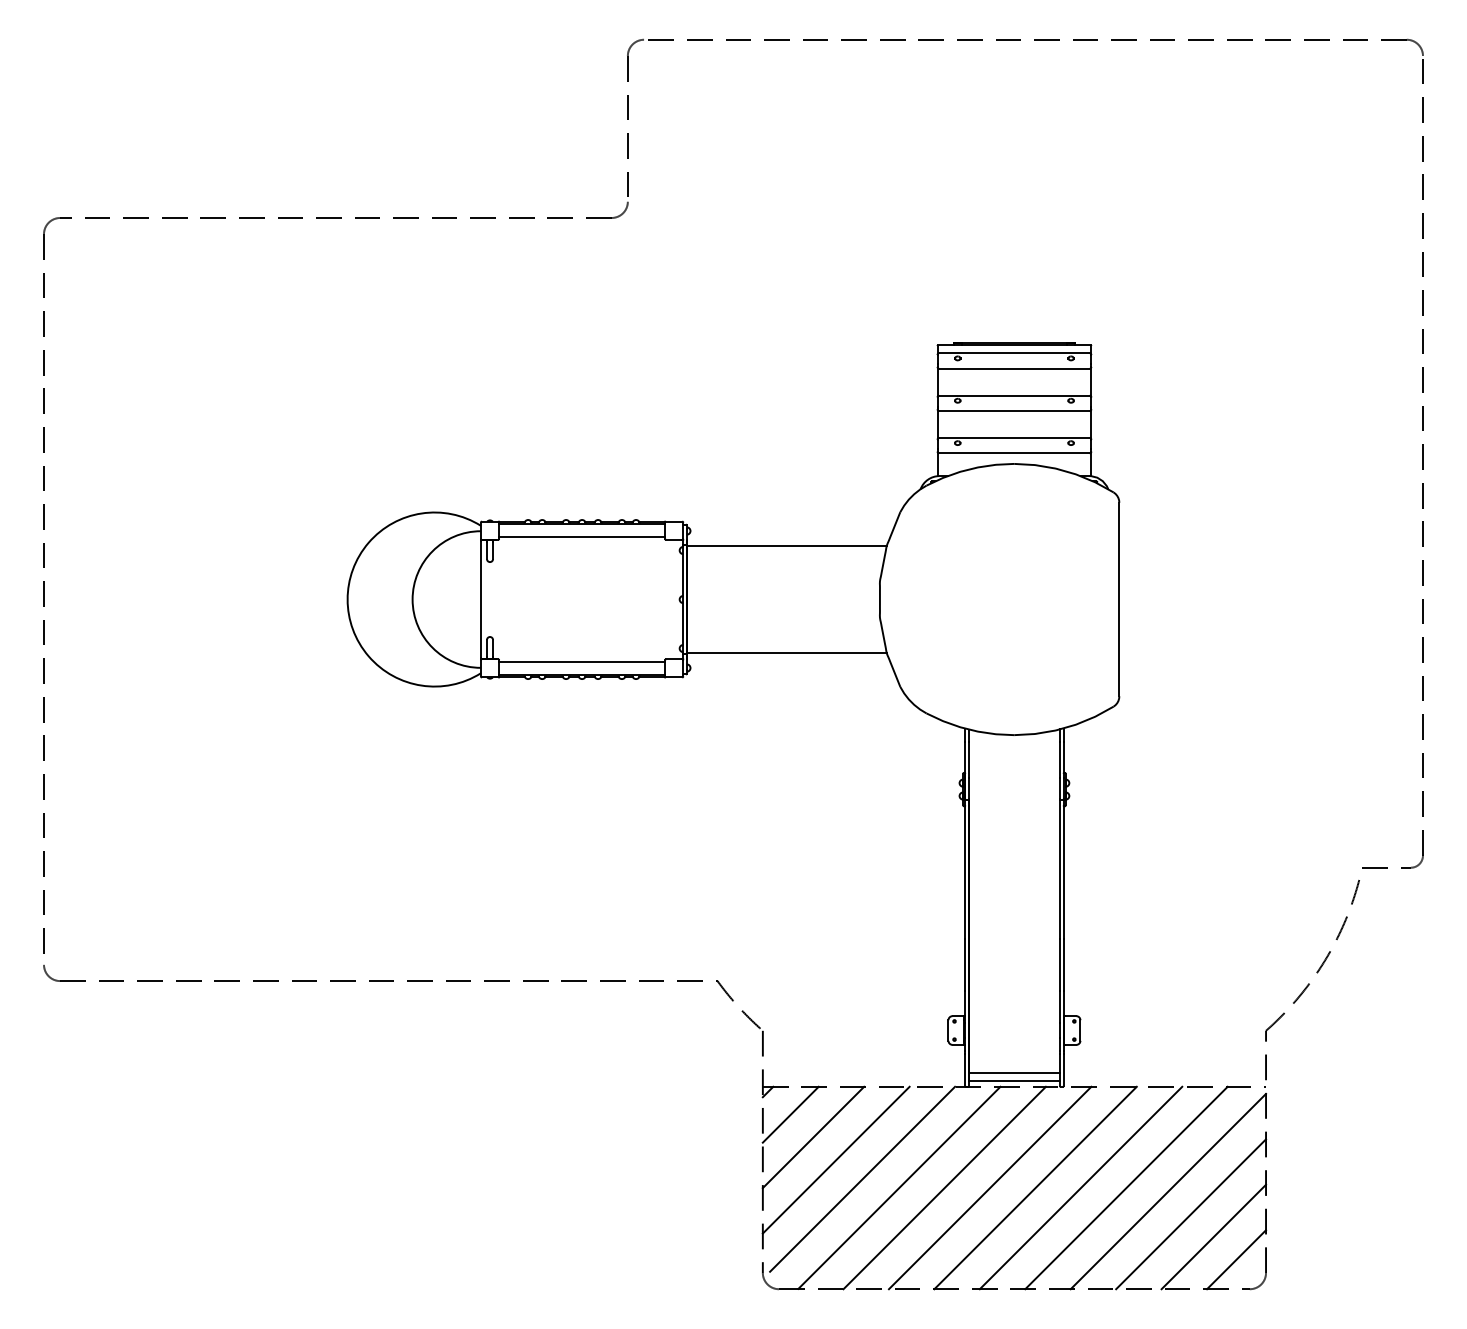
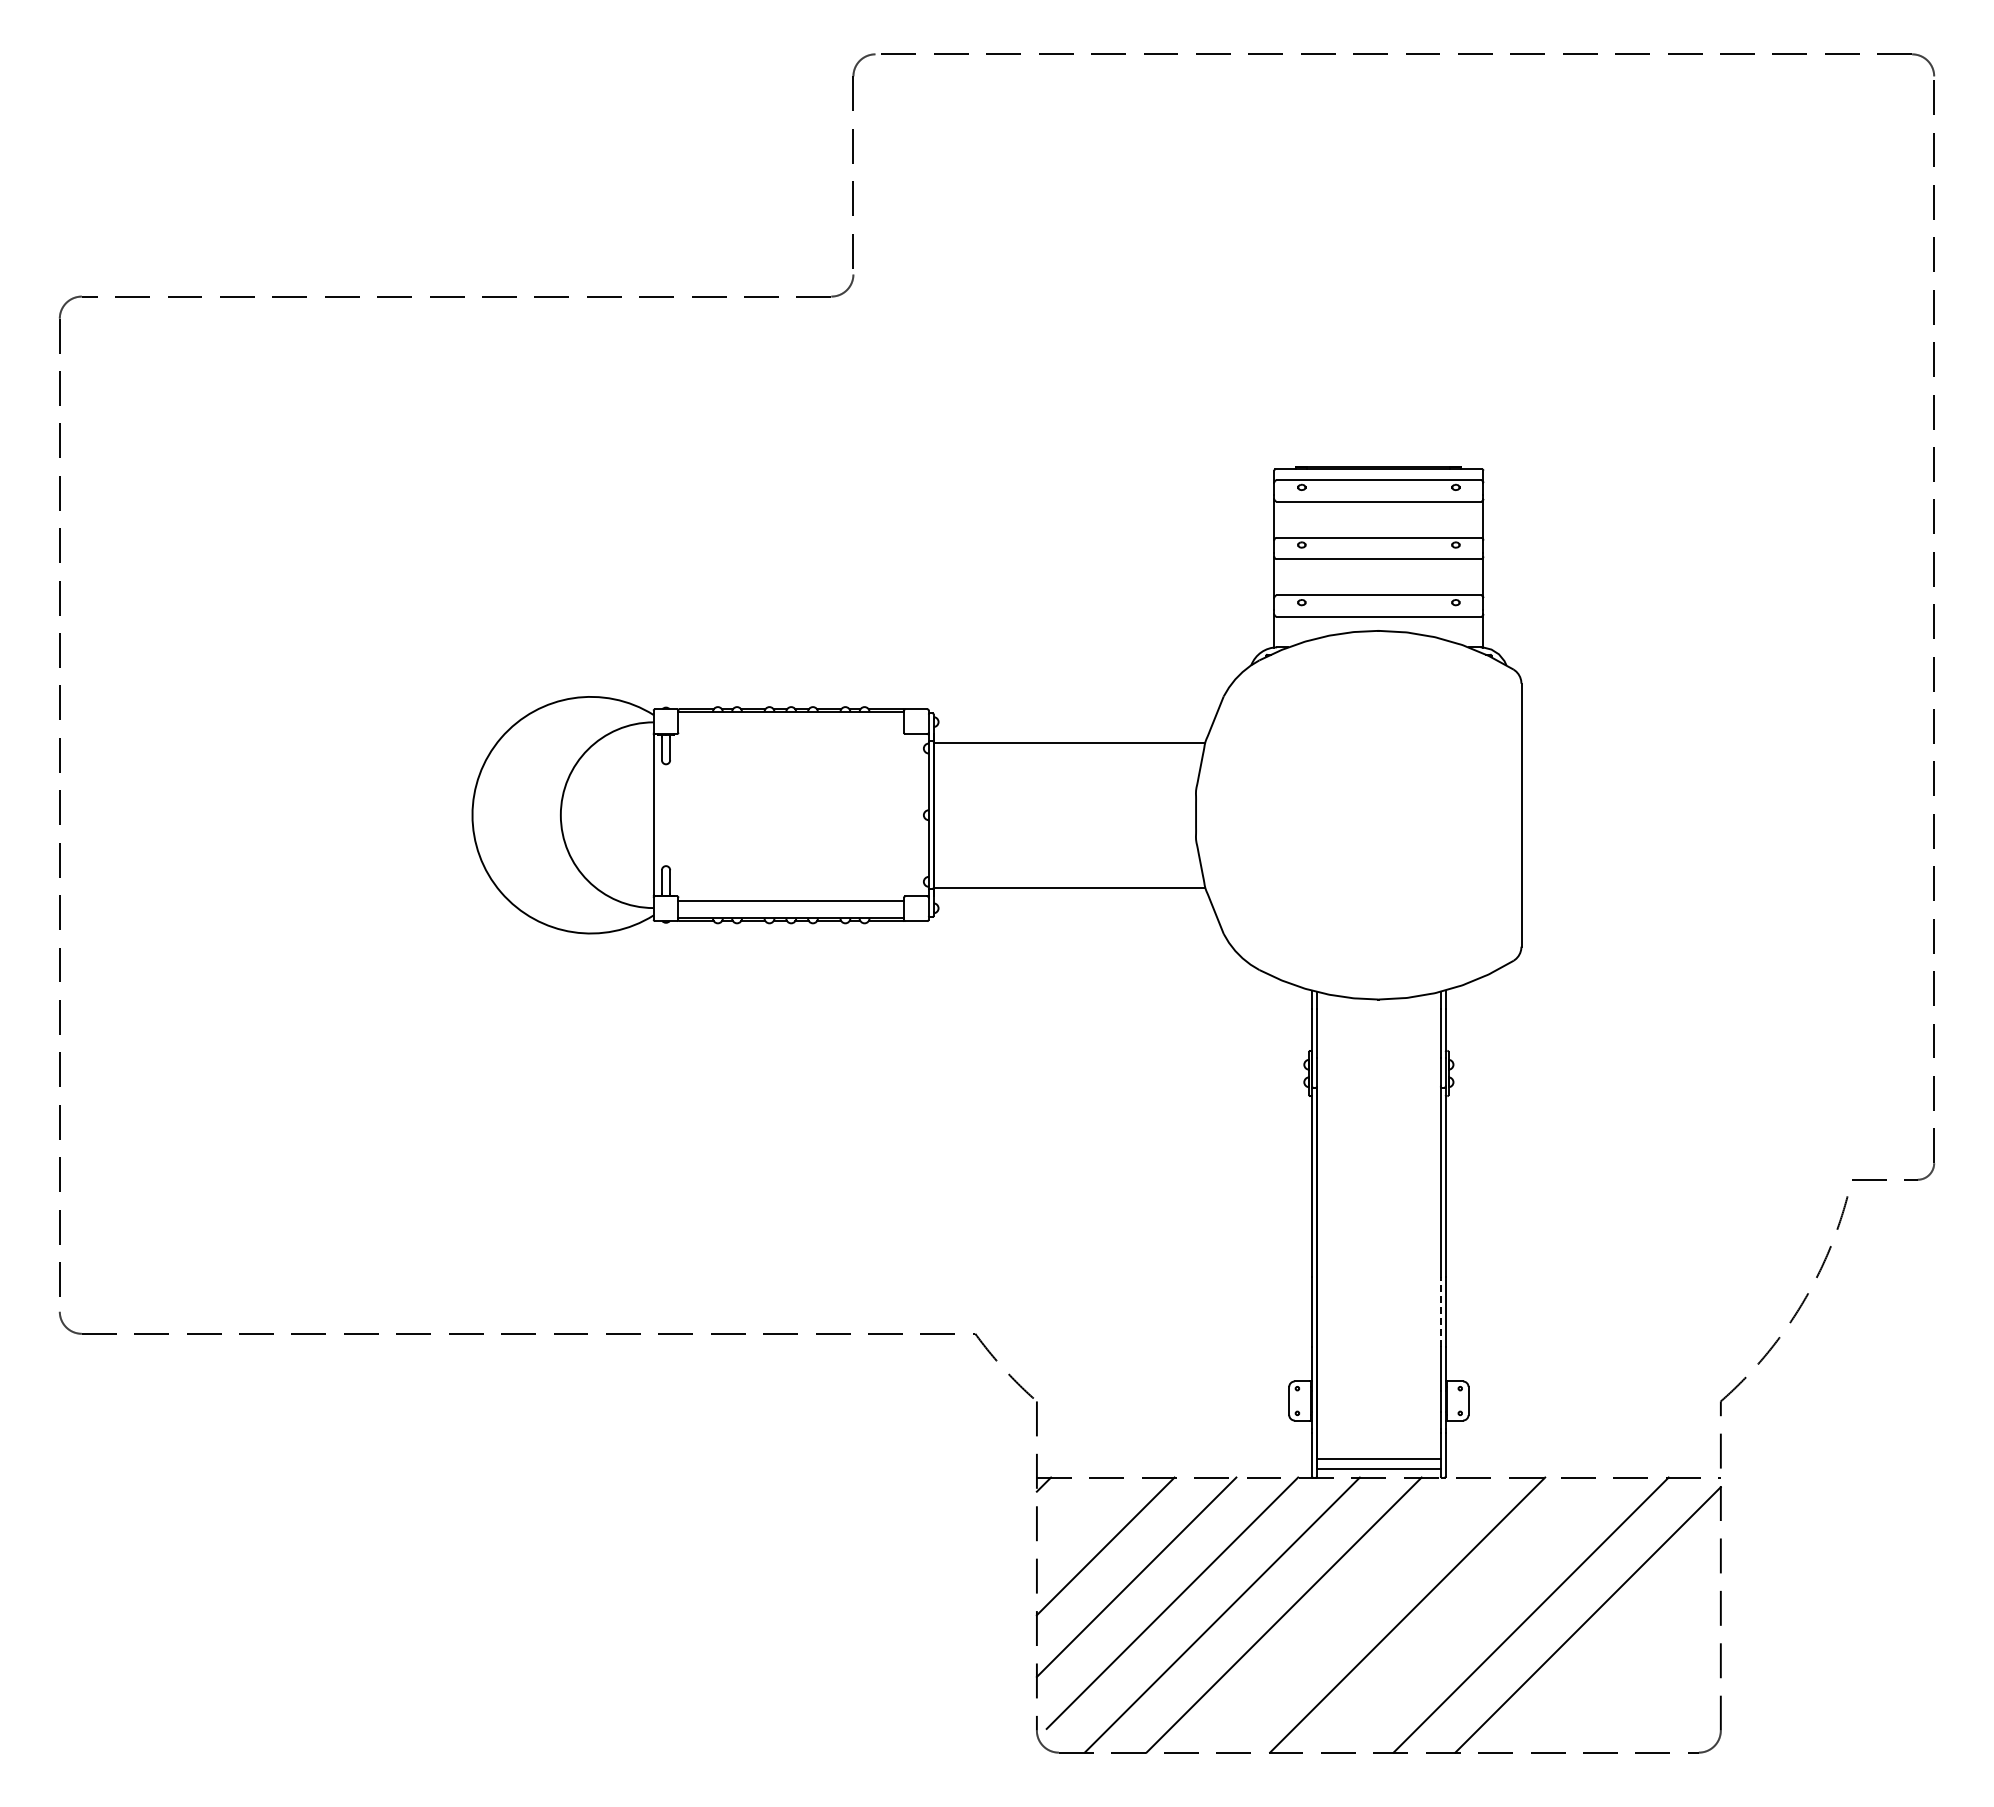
line: (582, 536) -> (791, 729), removed
line: (1059, 964) -> (1440, 1311), solid -> dashed
line: (790, 1114) -> (1074, 1515), removed
line: (989, 1187) -> (1345, 1614), removed
line: (1080, 1187) -> (1468, 1614), removed
line: (1190, 1214) -> (1618, 1650), removed
line: (1213, 1236) -> (1649, 1681), removed
line: (1236, 1259) -> (1680, 1712), removed

